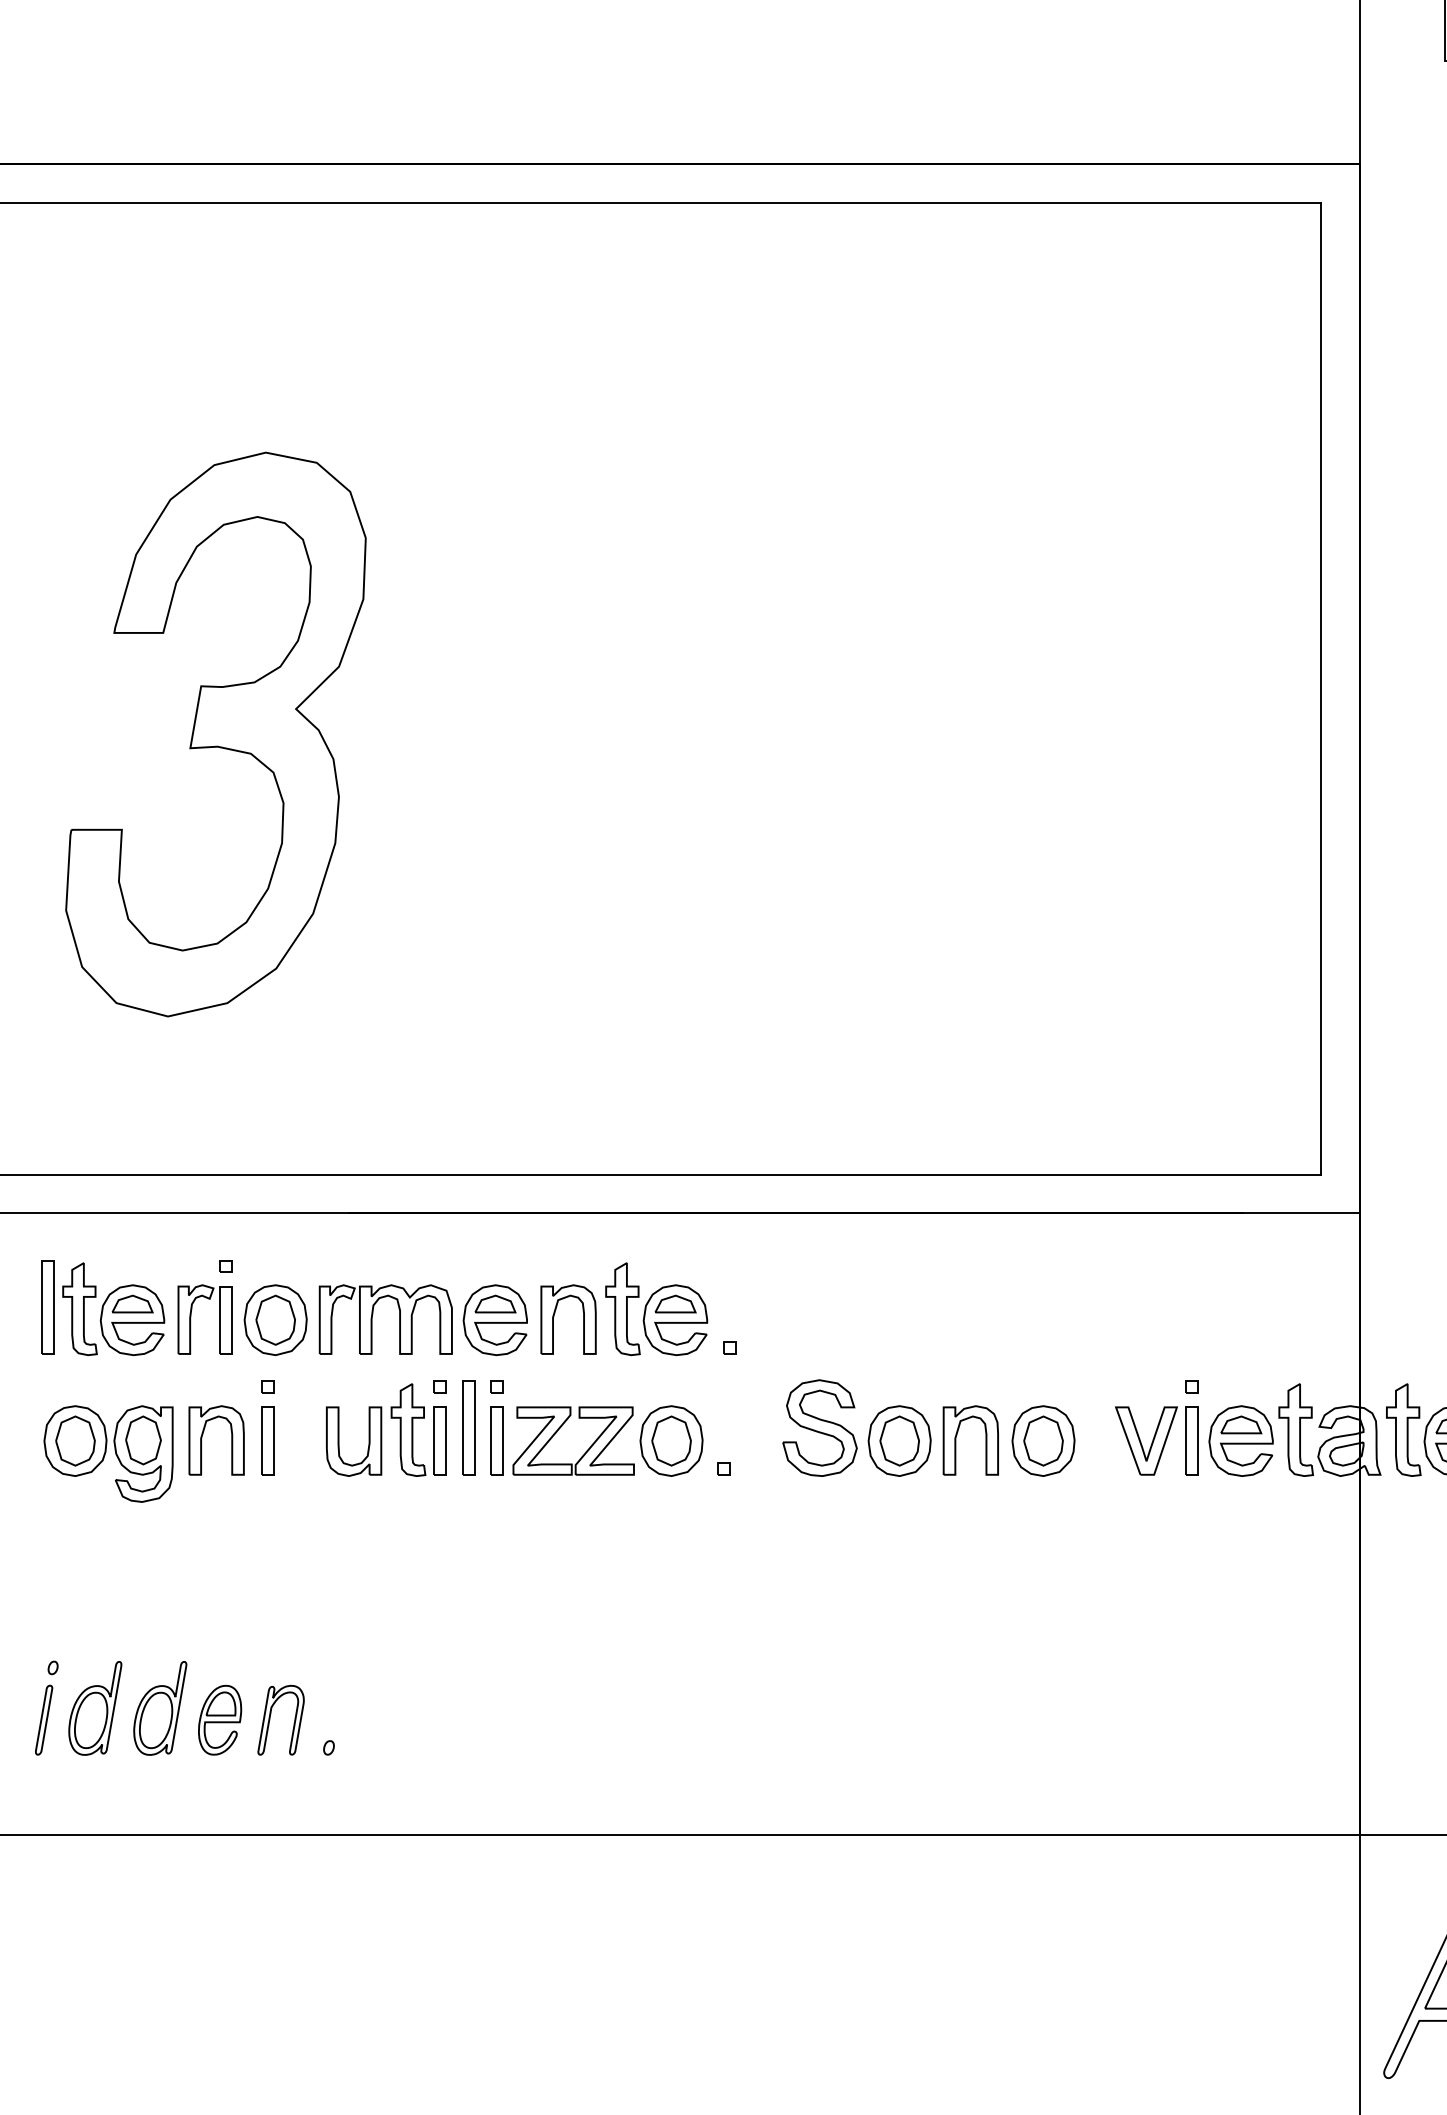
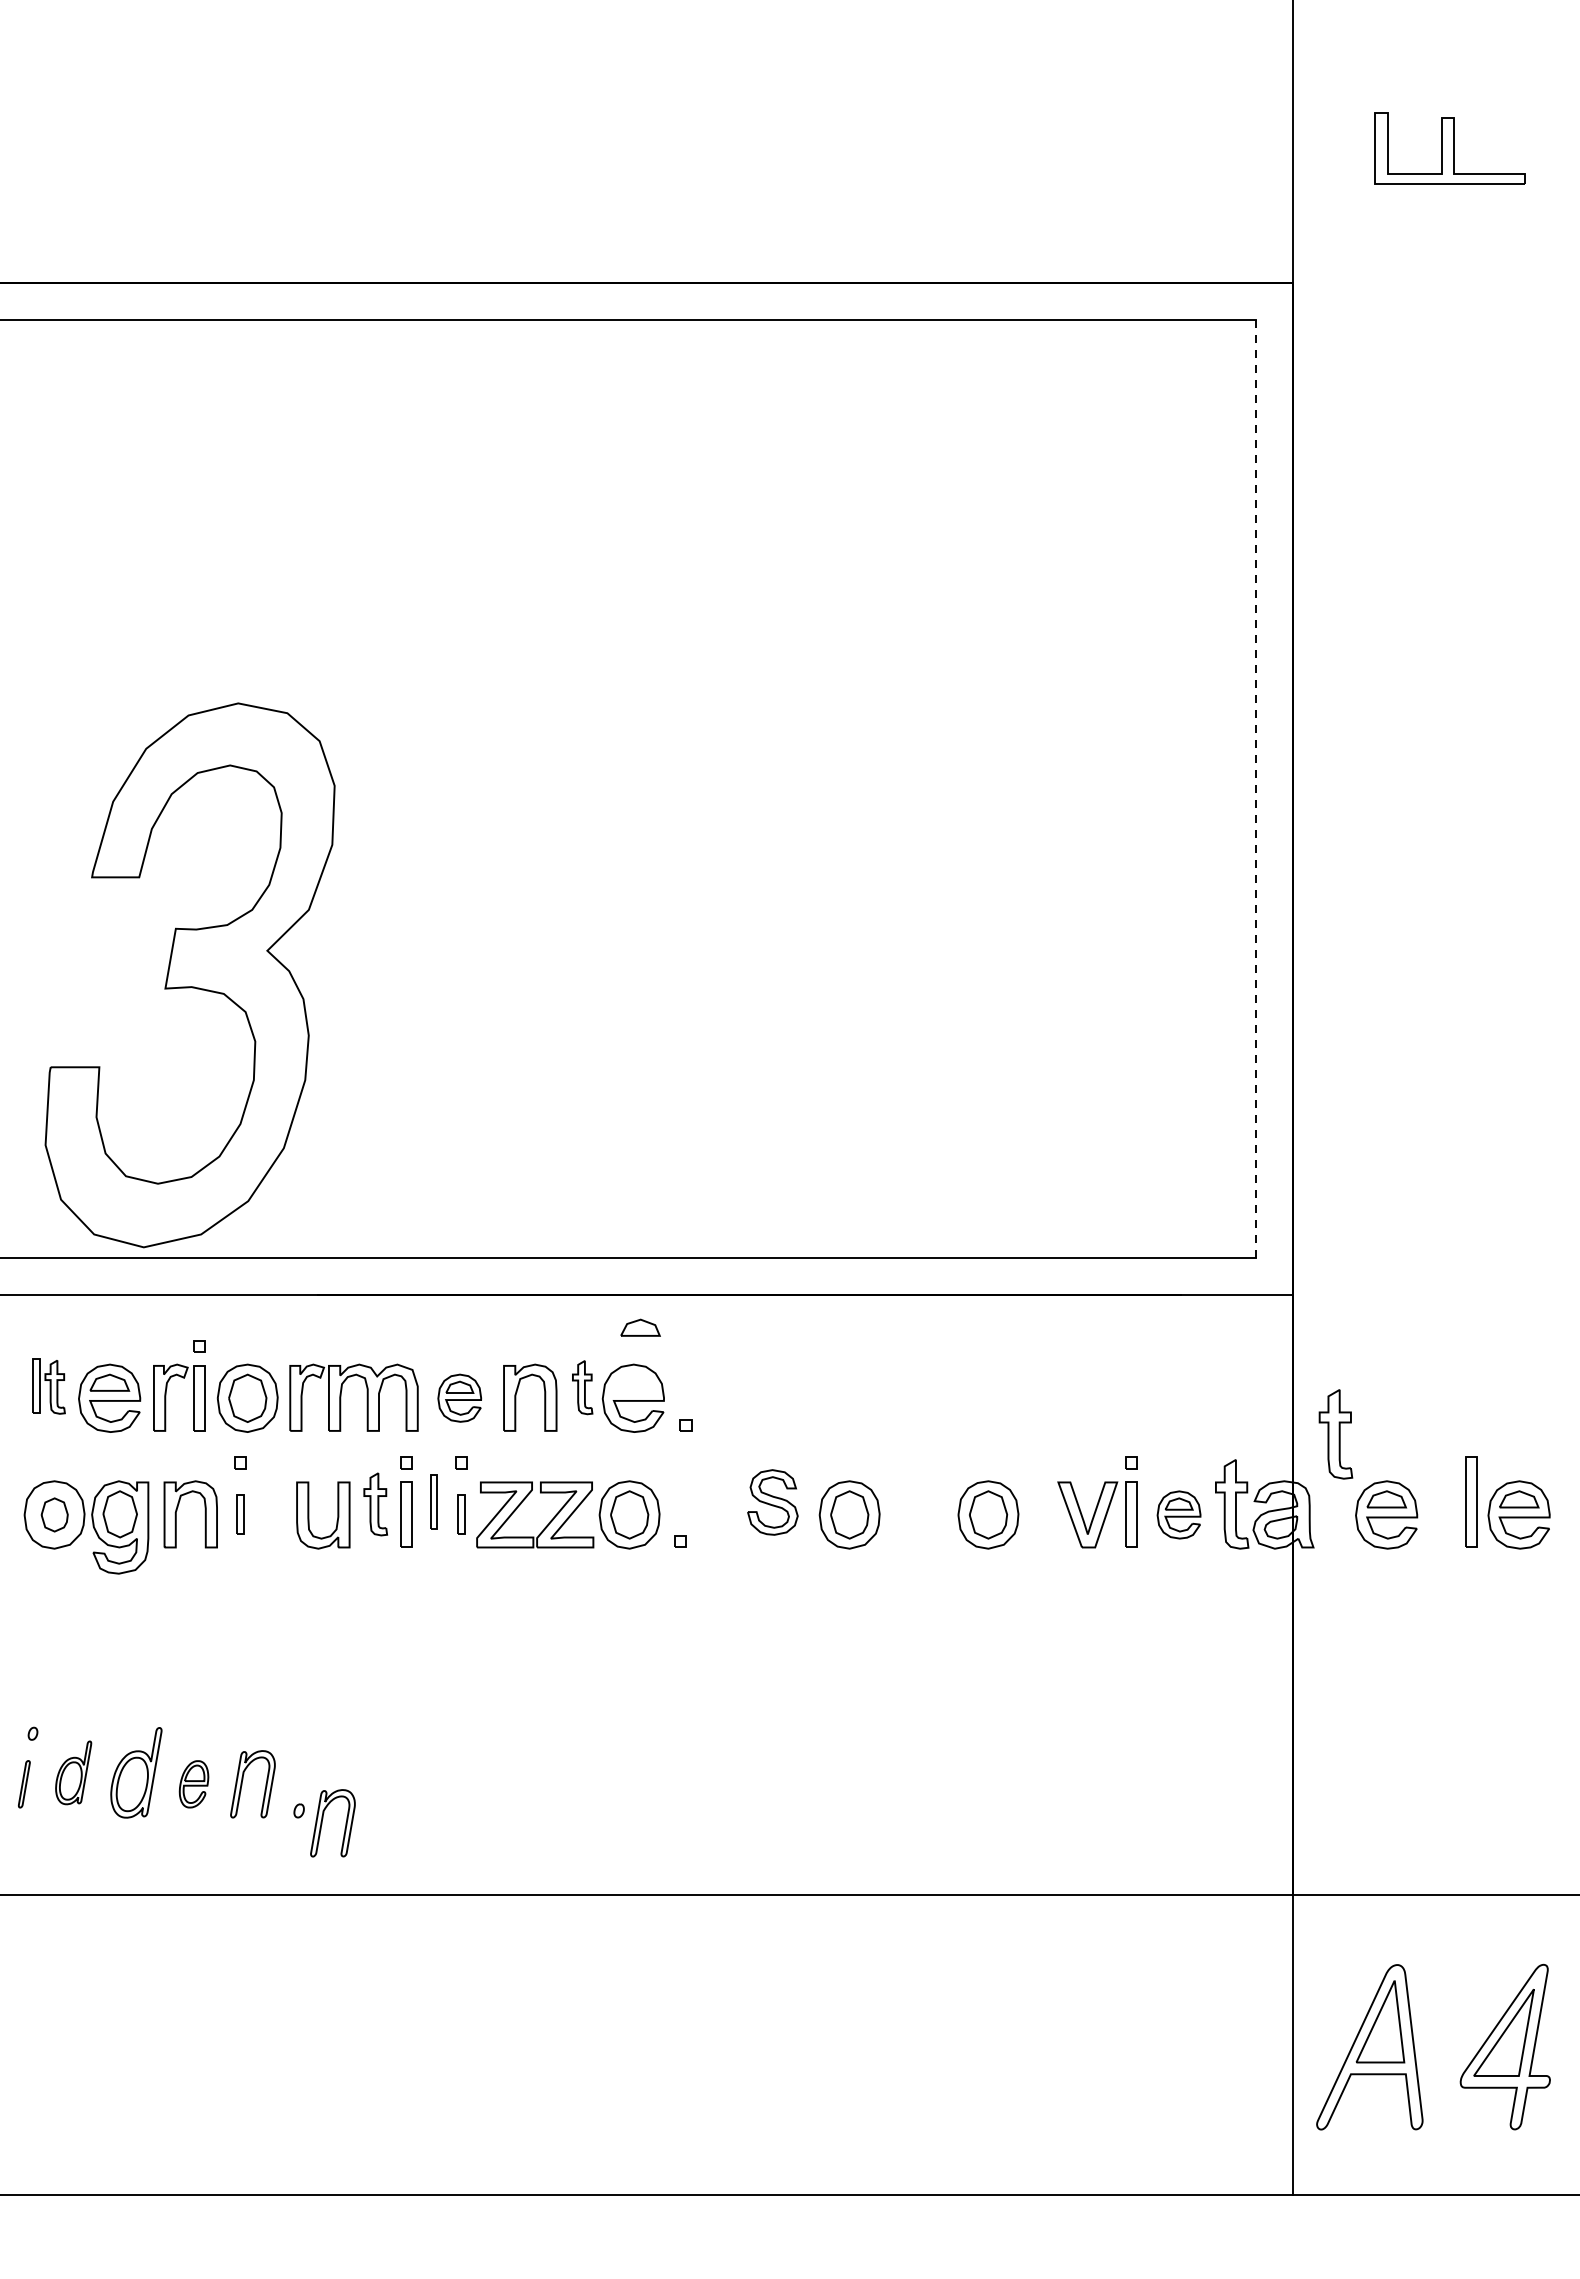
line: (1320, 689) -> (1255, 789), solid -> dashed
part: (215, 734) -> (189, 975), moved
part: (675, 1303) -> (640, 1327), moved
part: (70, 1307) -> (49, 1386), size x0.6
part: (622, 1308) -> (582, 1387), size x0.6
part: (495, 1319) -> (459, 1397), size x0.7
part: (468, 1427) -> (433, 1501), size x0.6
part: (819, 1428) -> (772, 1502), size x0.7
part: (408, 1430) -> (375, 1504), size x0.7
part: (1403, 1430) -> (1335, 1434), moved
part: (957, 1435) -> (905, 1509), removed
part: (75, 1440) -> (54, 1514), size x0.7
part: (268, 1440) -> (240, 1514), size x0.6
part: (497, 1440) -> (461, 1514), size x0.6
part: (1240, 1440) -> (1178, 1514), size x0.7
part: (95, 1708) -> (73, 1772), size x0.7
part: (44, 1720) -> (24, 1784), size x0.7
part: (219, 1720) -> (193, 1784), size x0.7
part: (354, 1756) -> (323, 1819), added

